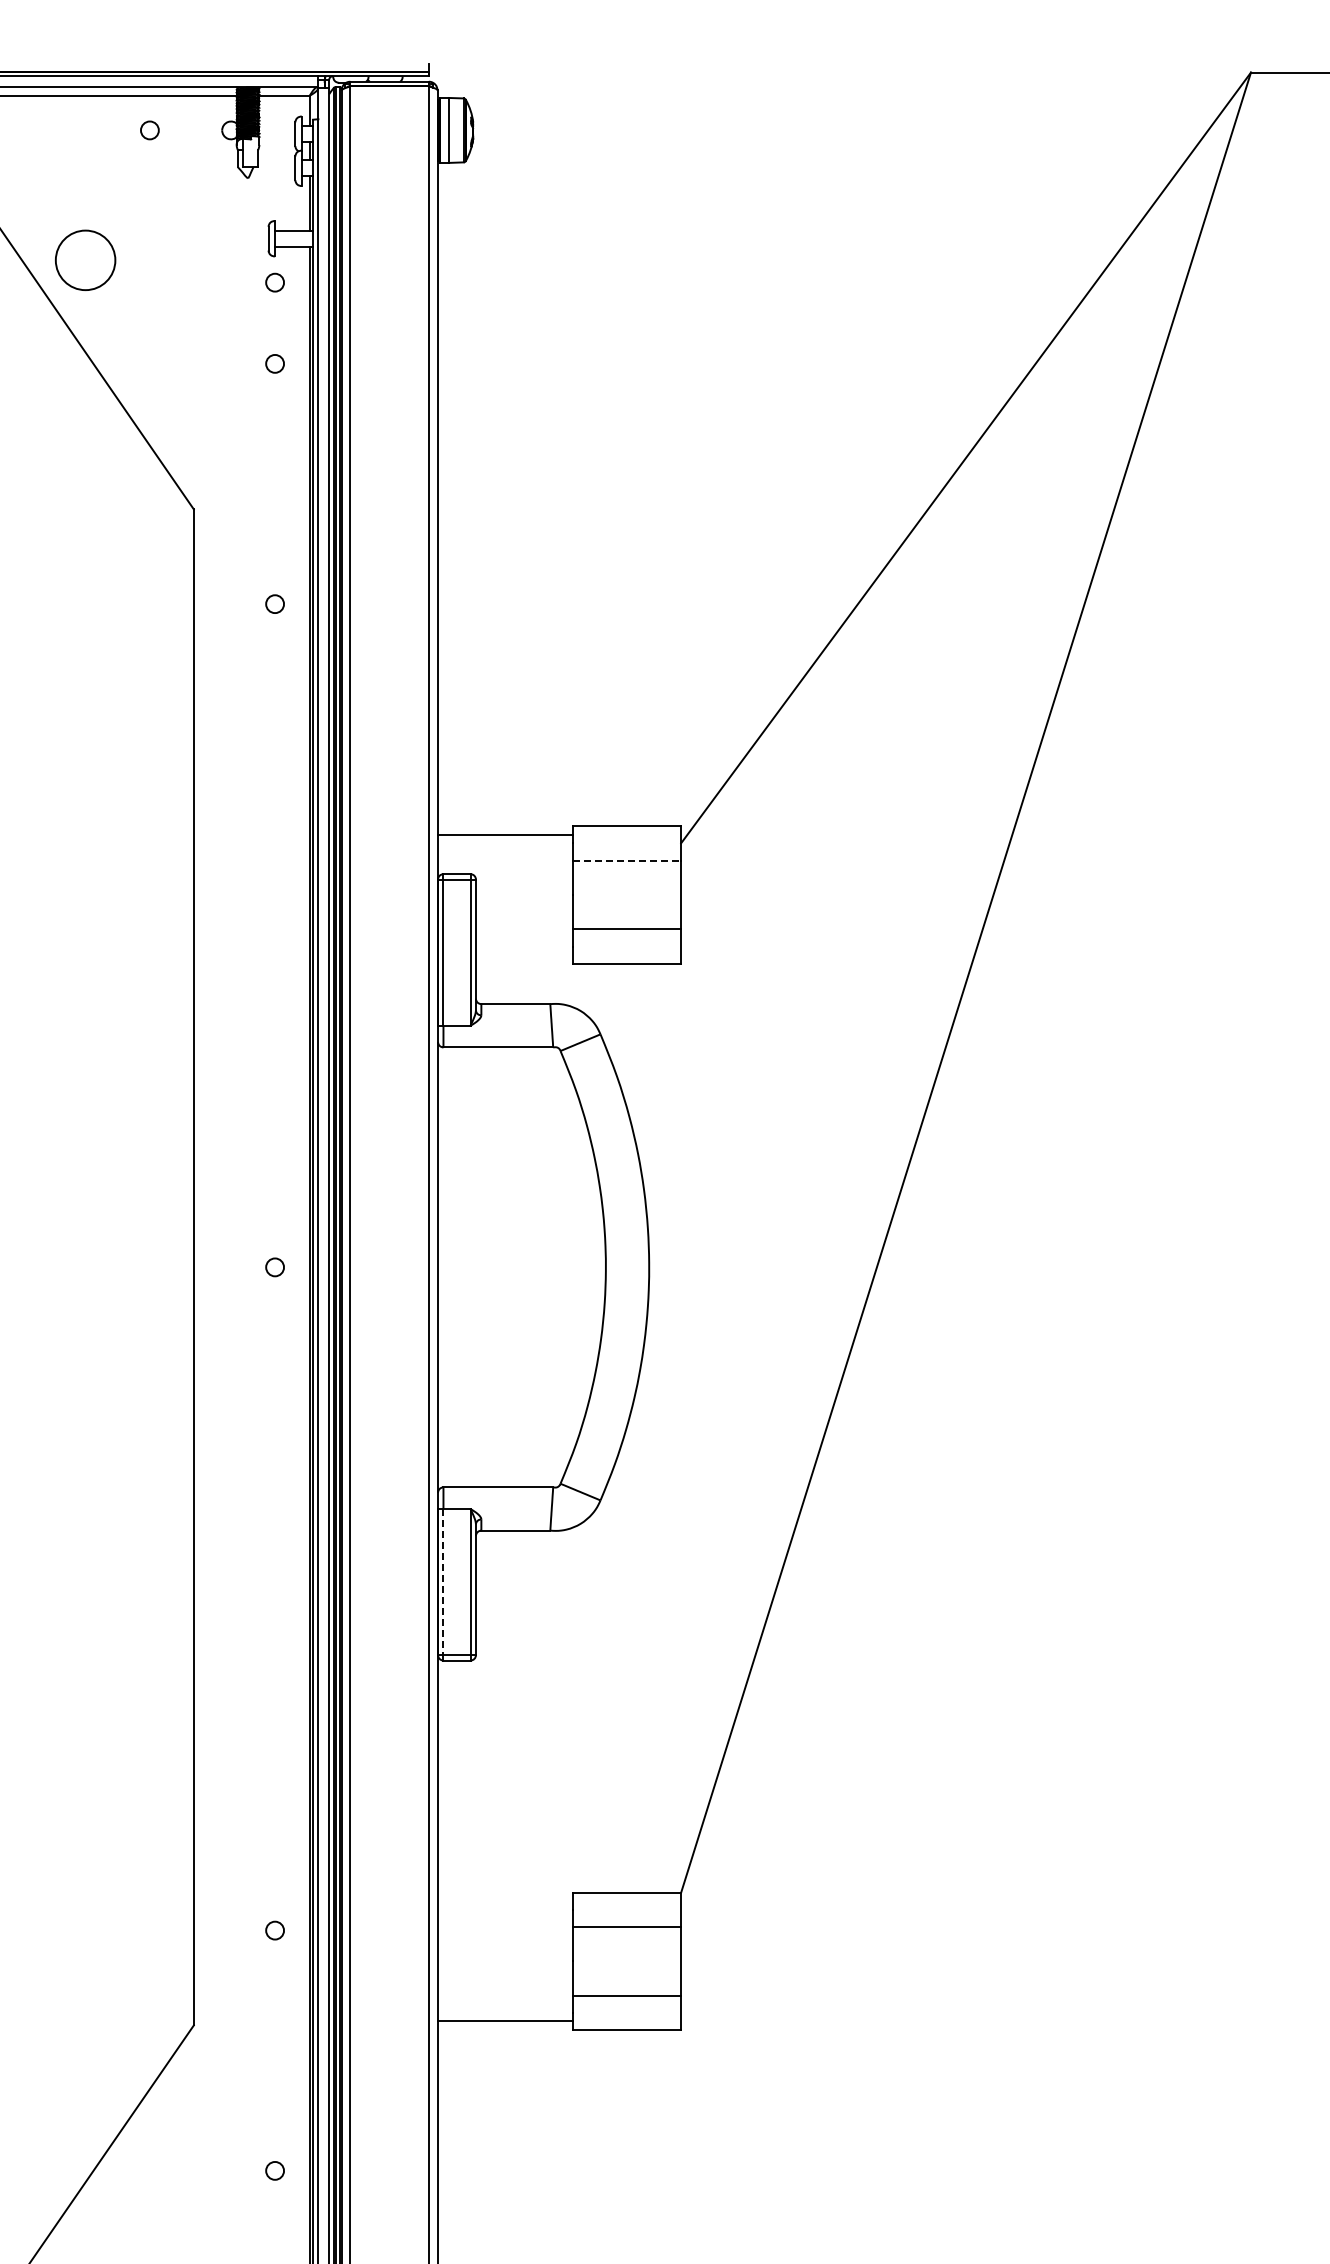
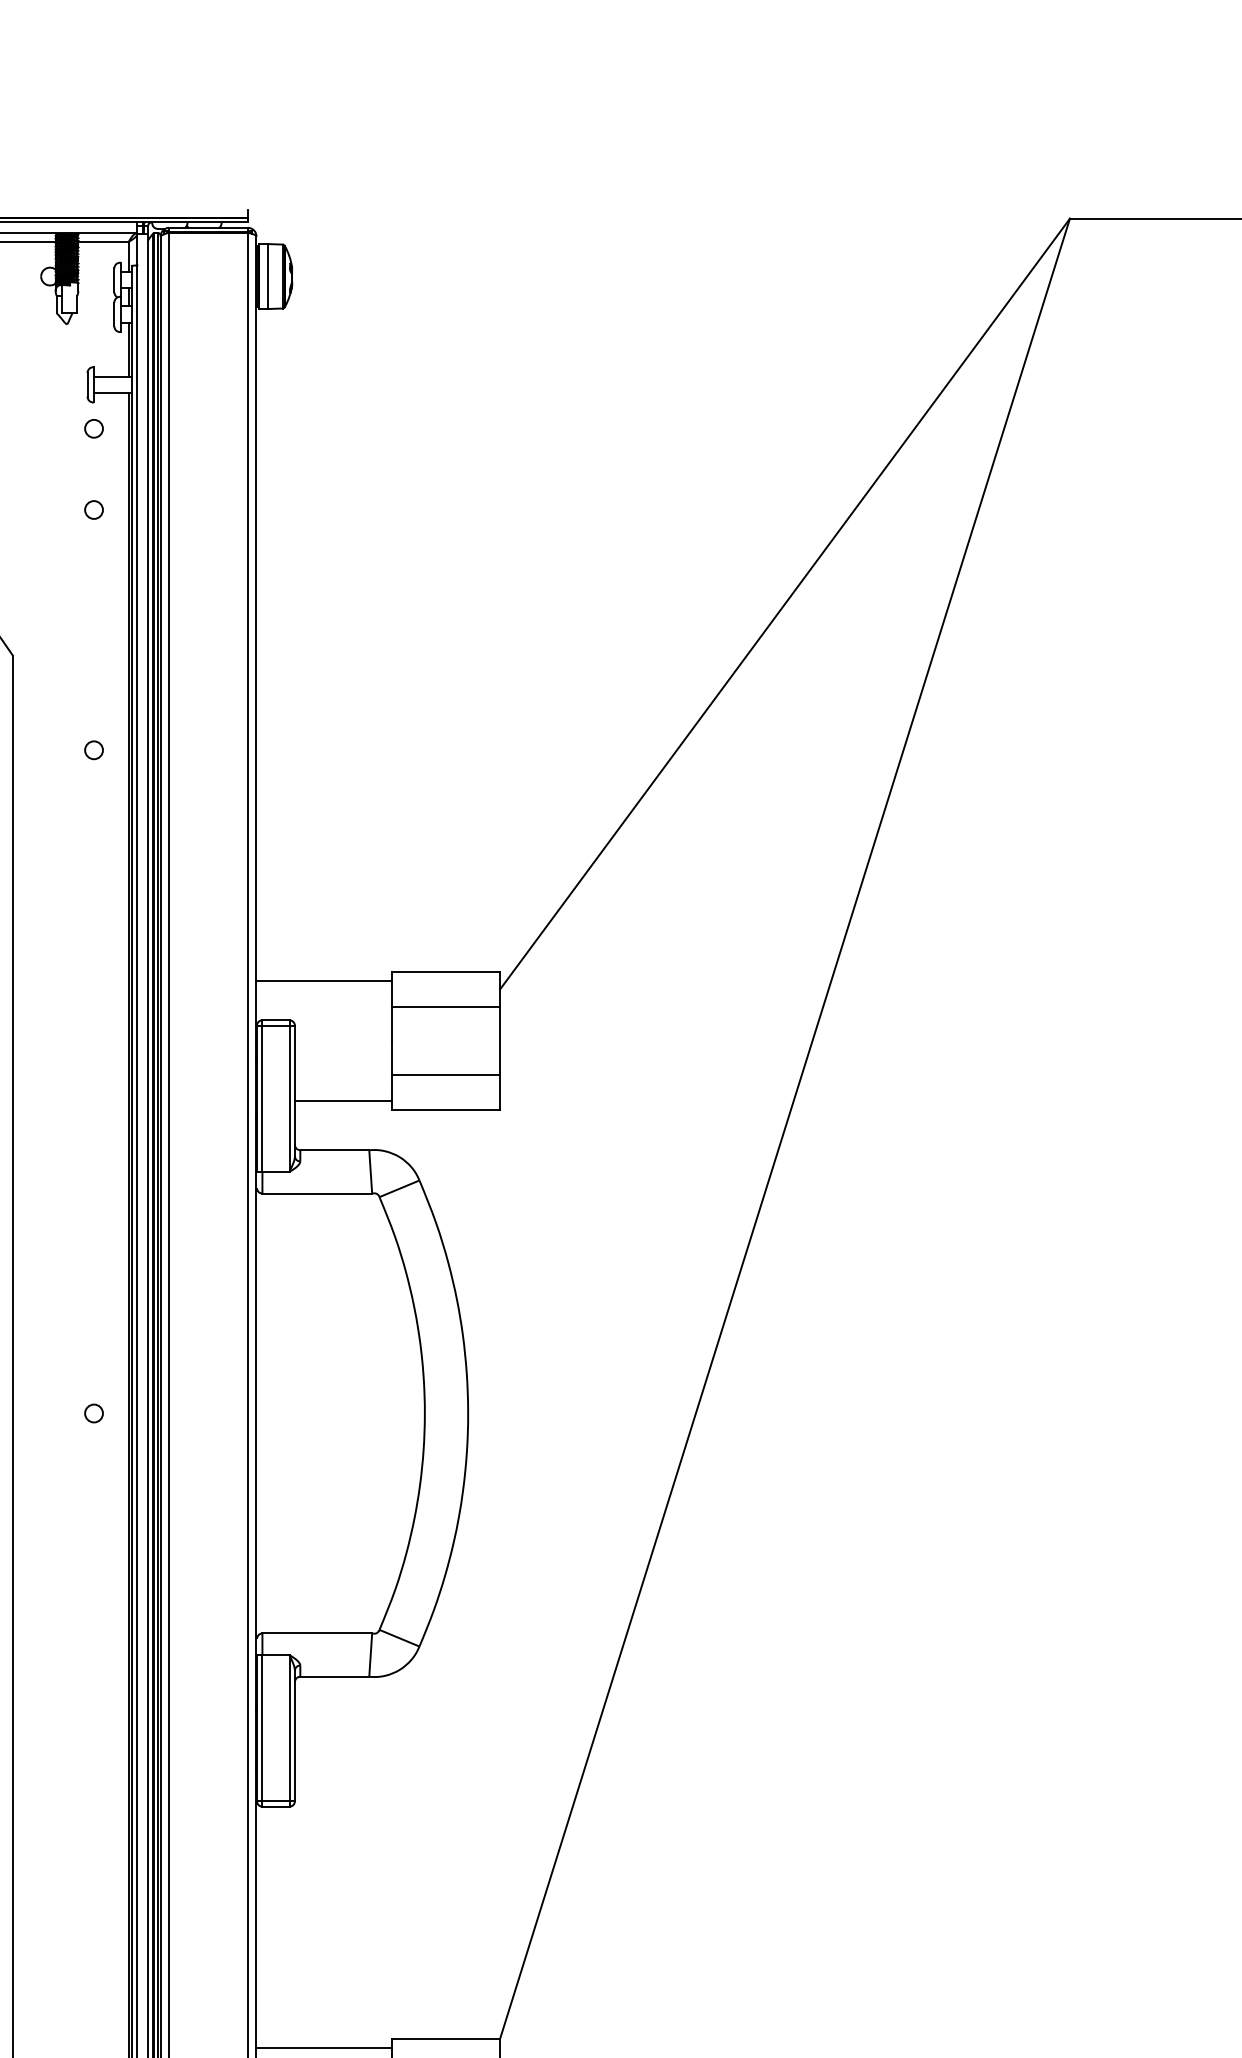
line: (627, 860) -> (446, 1006), dashed -> solid
line: (523, 954) -> (342, 1100), added
line: (443, 1582) -> (262, 1728), dashed -> solid
line: (504, 1901) -> (323, 2047), added

